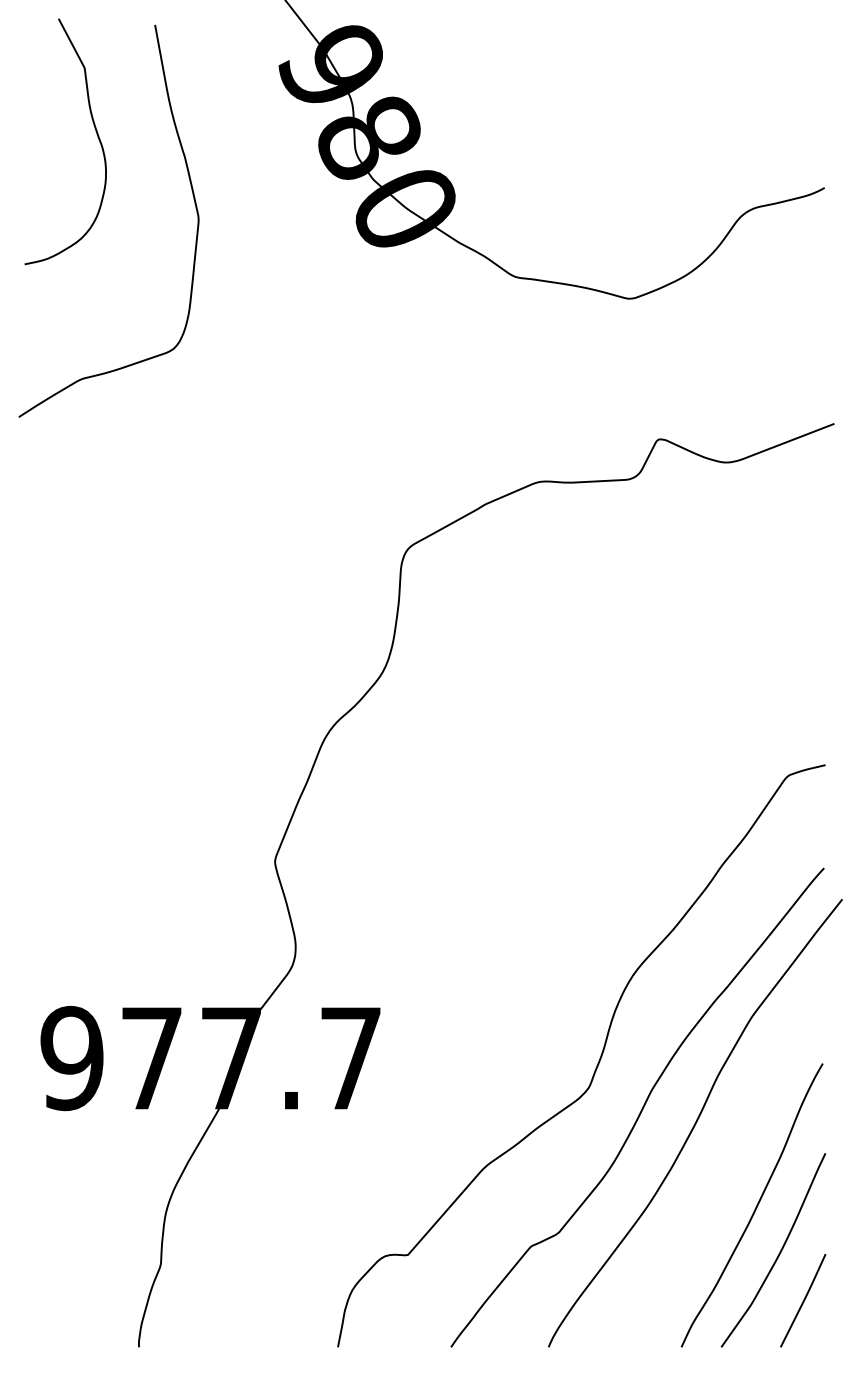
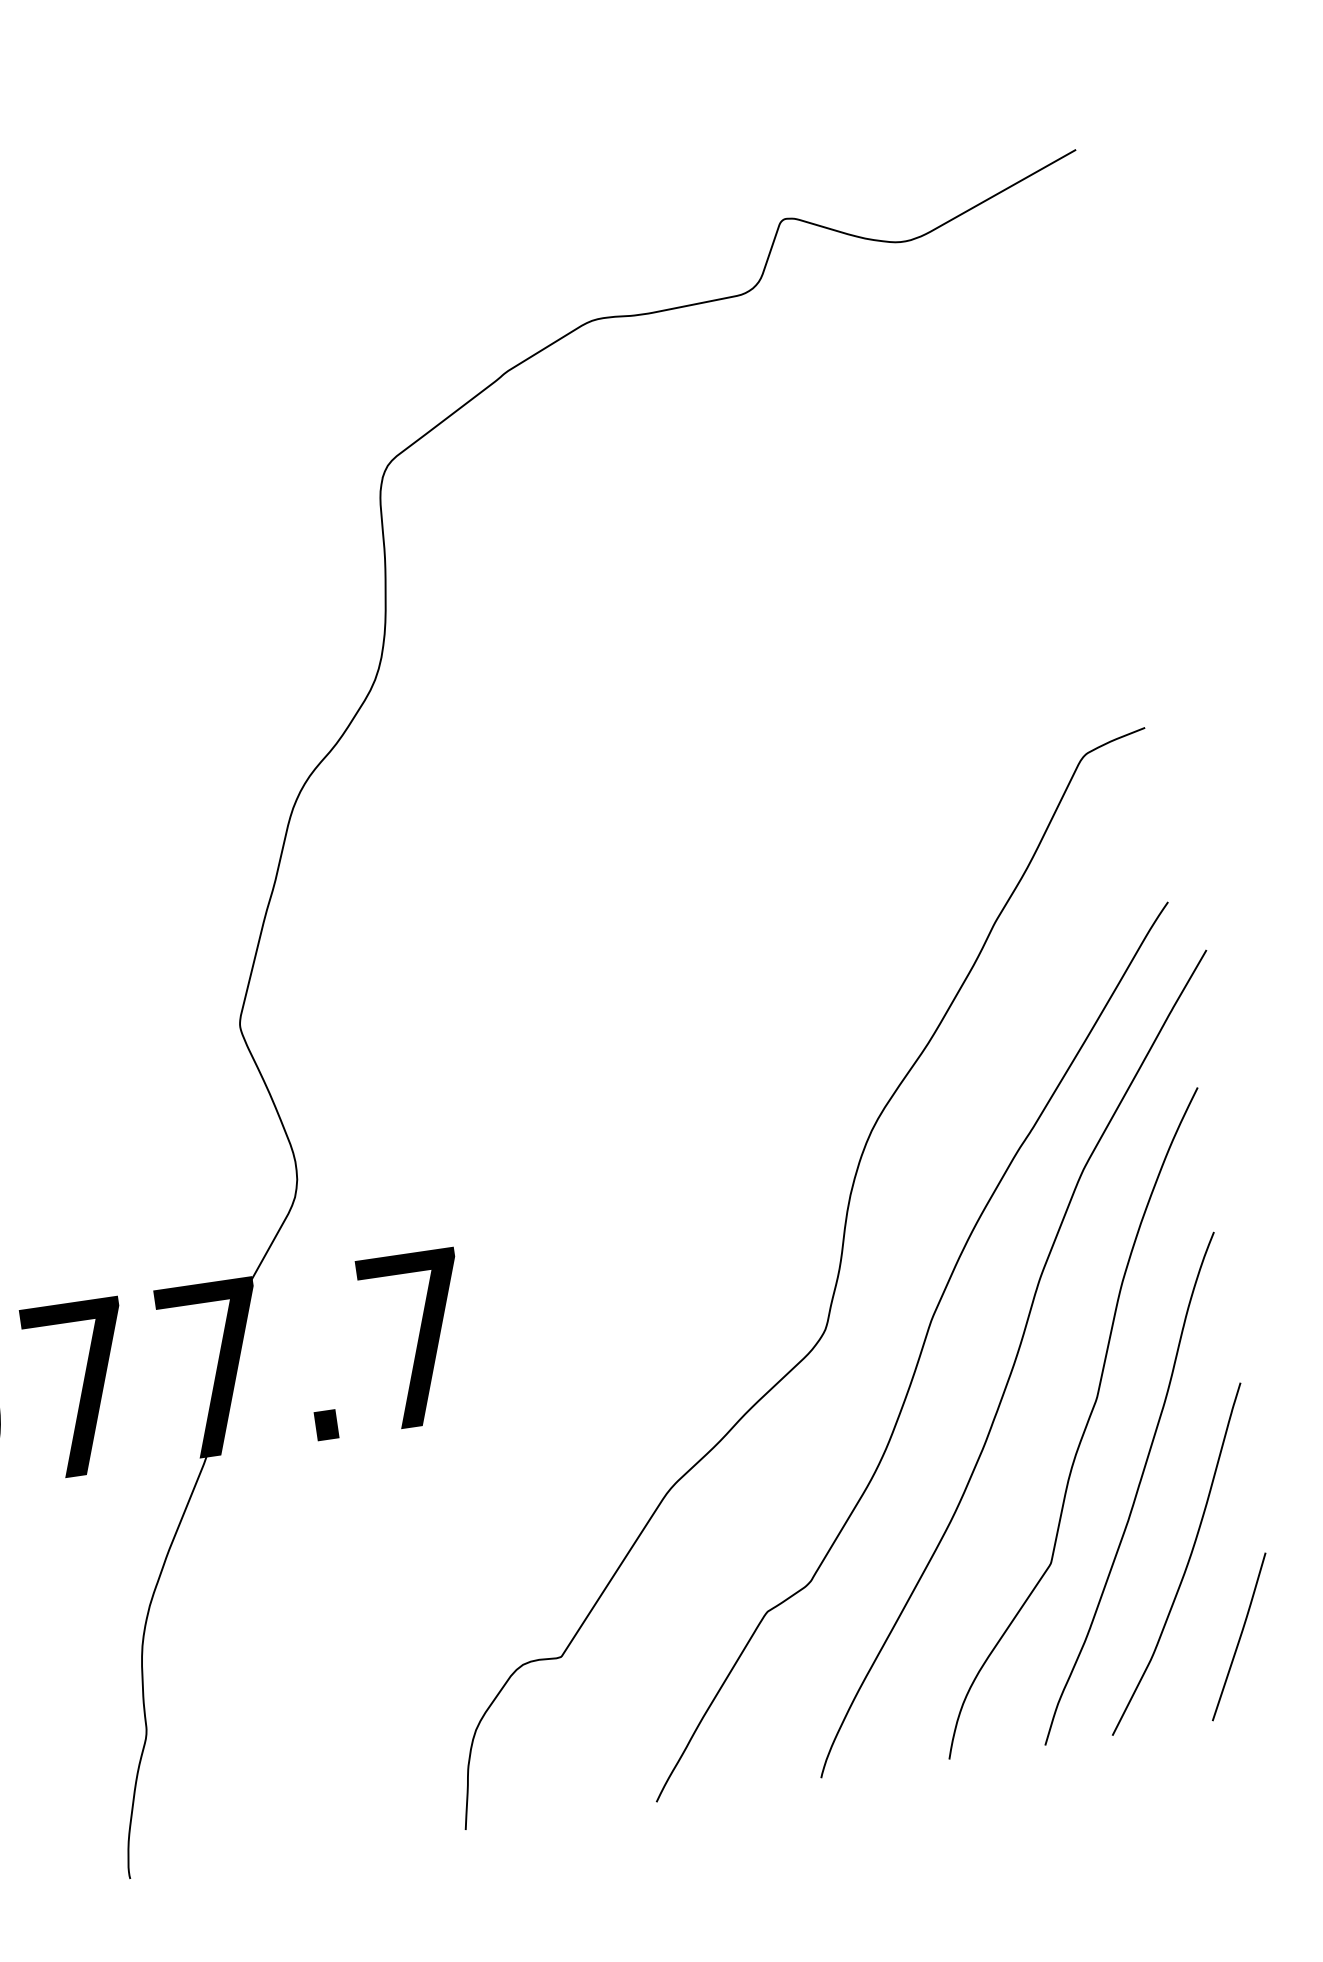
curve: (731, 1164) -> (1084, 1424), added

